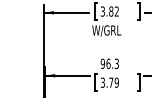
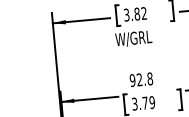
text: (112, 63) -> (144, 78), 96.3 -> 92.8

